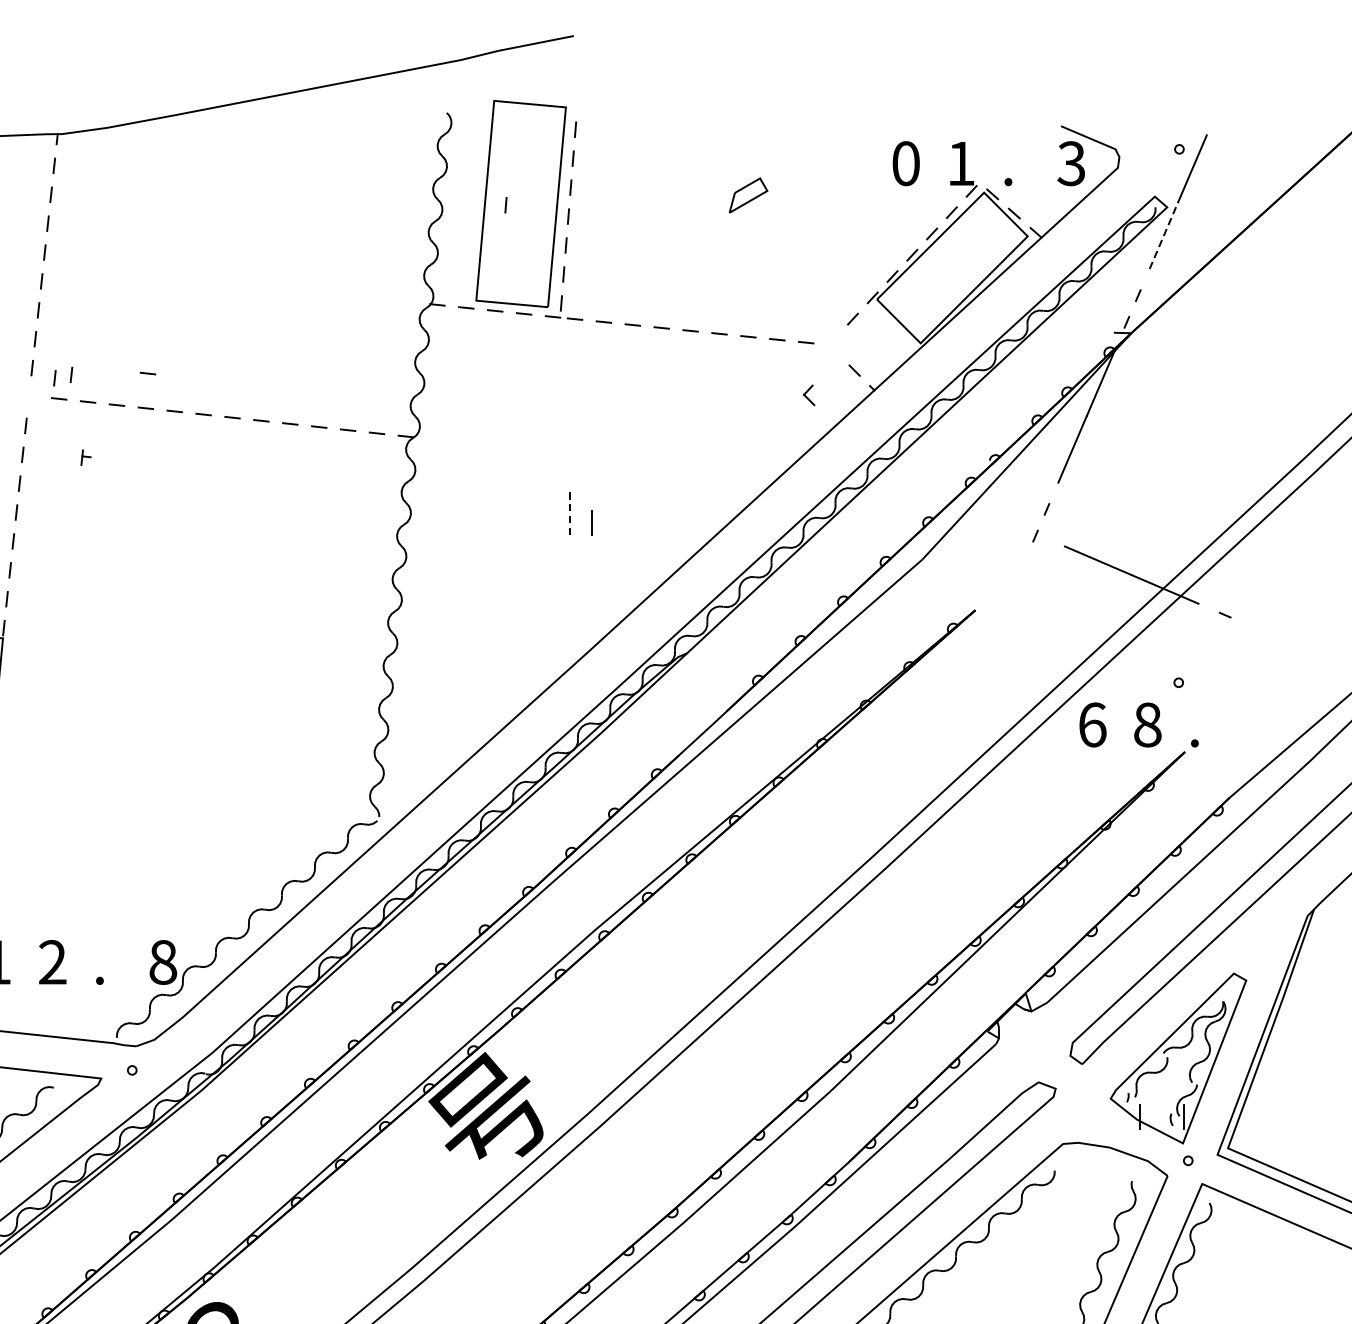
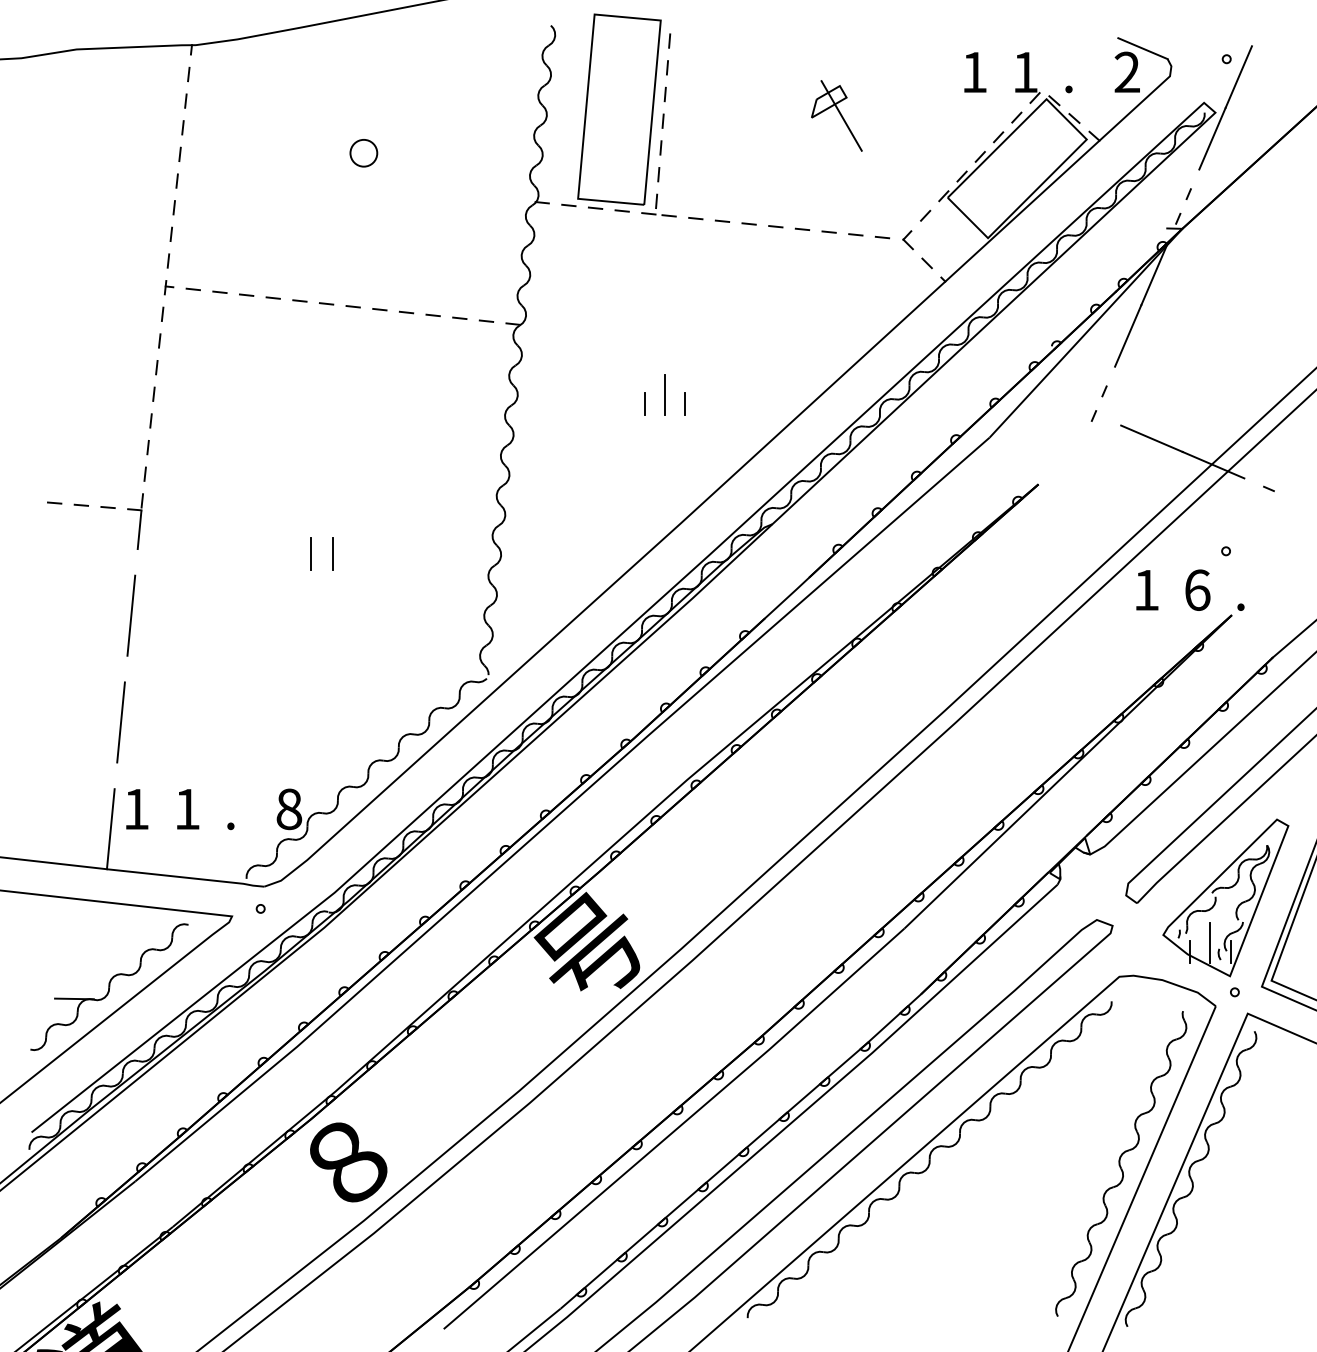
text: (906, 163) -> (974, 72), 0 -> 1
text: (1070, 163) -> (1126, 72), 3 -> 2
line: (506, 204) -> (605, 110), removed
line: (761, 210) -> (841, 115), added
line: (1163, 235) -> (1212, 138), dashed -> solid
circle: (243, 251) -> (363, 153), added
line: (147, 372) -> (274, 265), removed
line: (71, 374) -> (204, 266), removed
line: (53, 377) -> (188, 269), removed
part: (808, 395) -> (907, 240), moved
part: (85, 457) -> (168, 287), moved
line: (569, 512) -> (664, 394), dashed -> solid
line: (548, 522) -> (644, 403), added
line: (187, 686) -> (311, 554), added
line: (210, 686) -> (332, 554), added
text: (1092, 724) -> (1146, 589), 6 -> 1
text: (1147, 724) -> (1197, 589), 8 -> 6
text: (51, 961) -> (186, 808), 2 -> 1
line: (1161, 1107) -> (1210, 943), added

